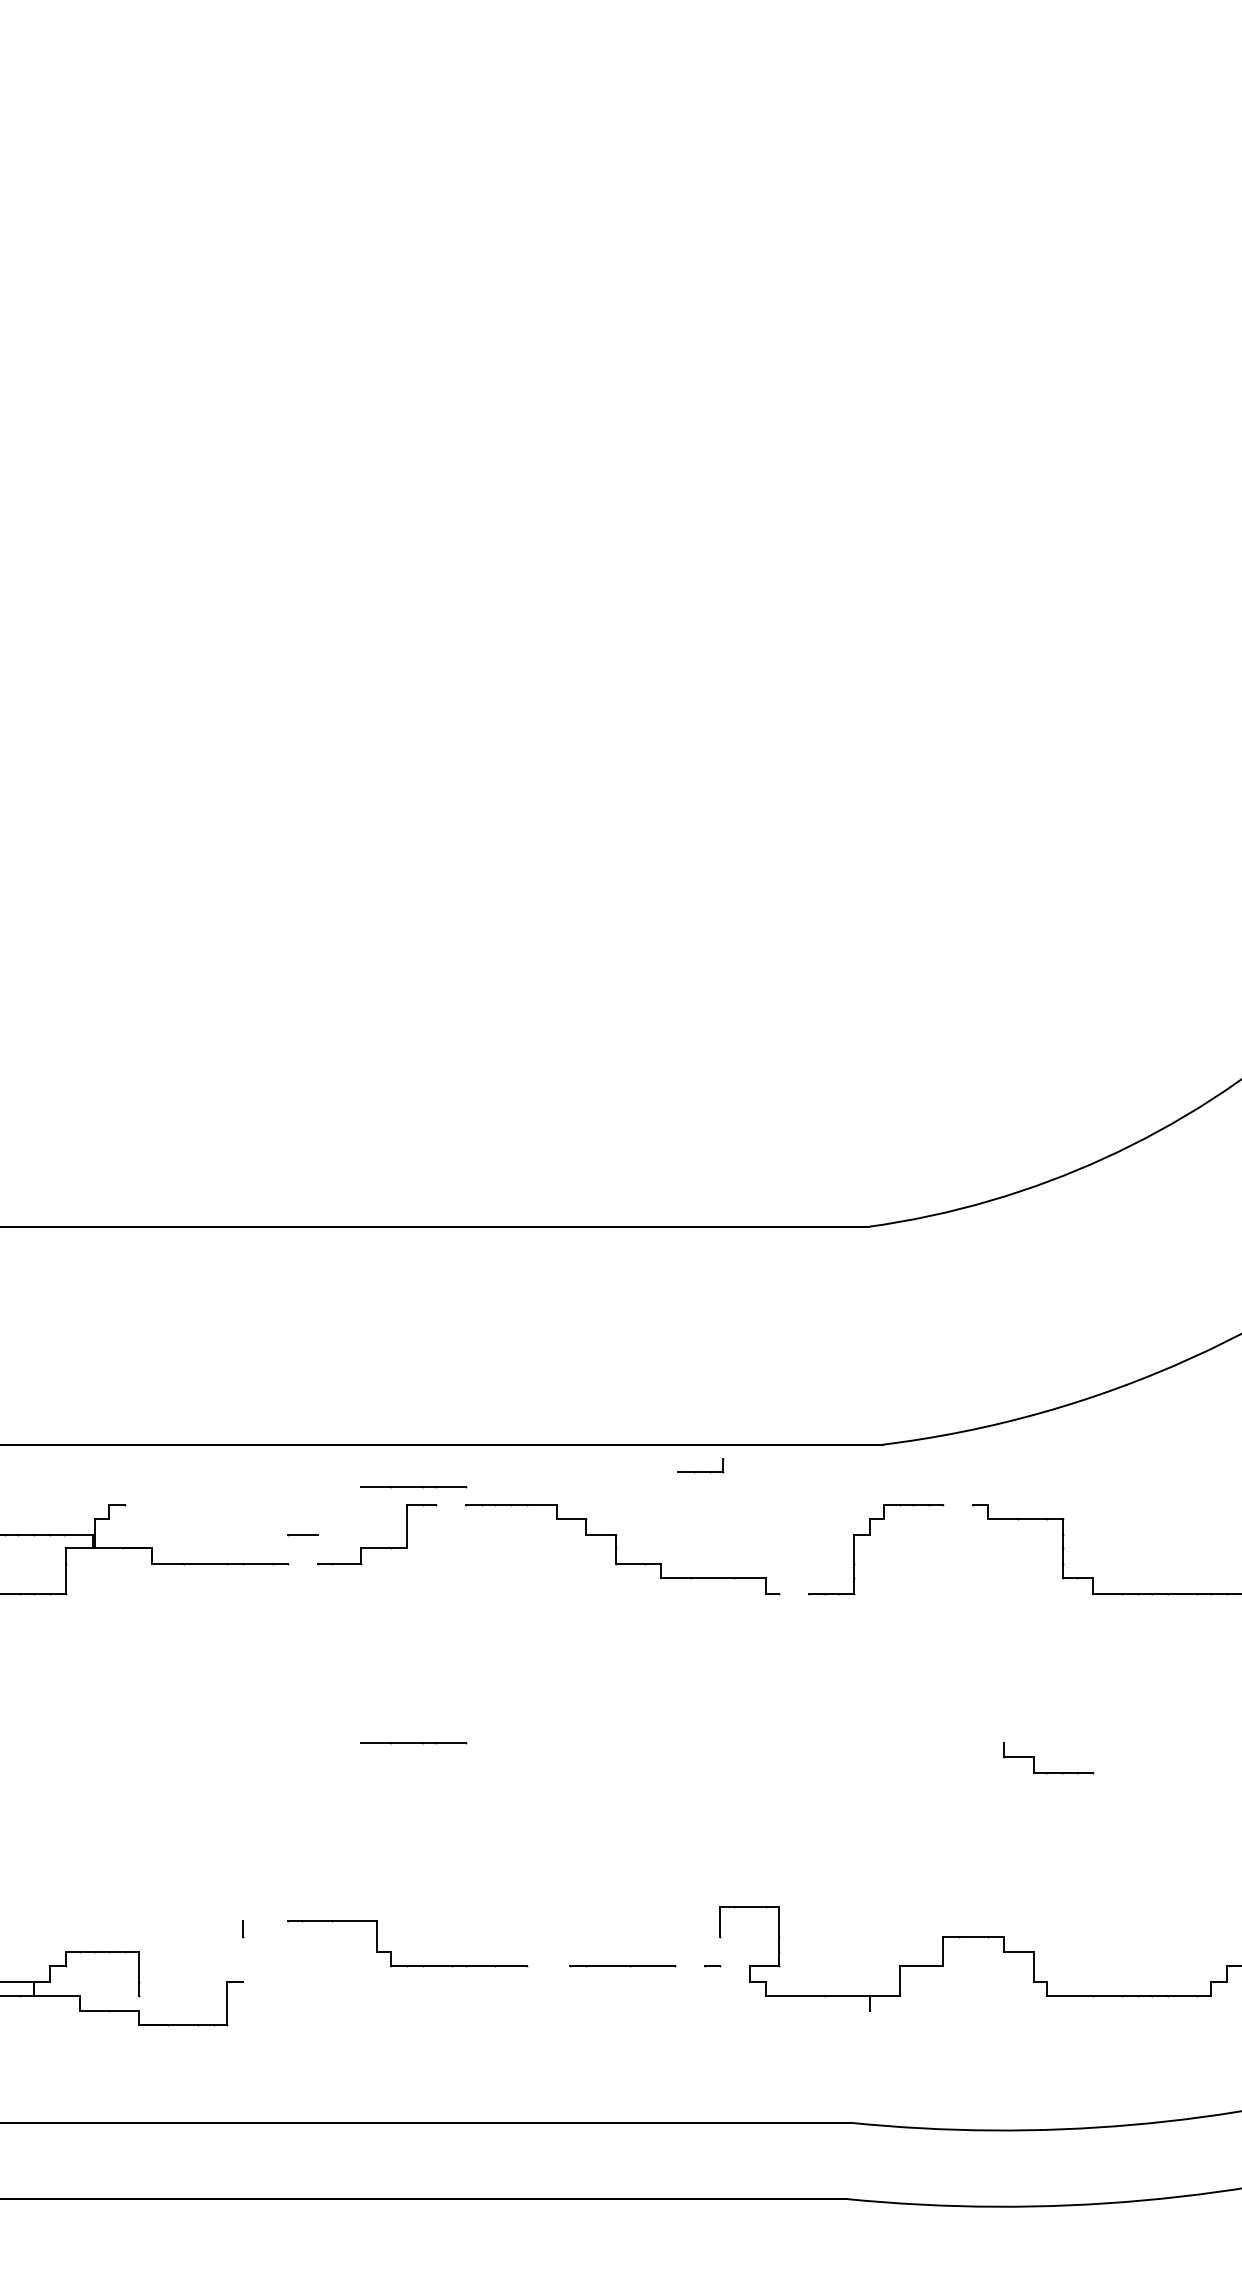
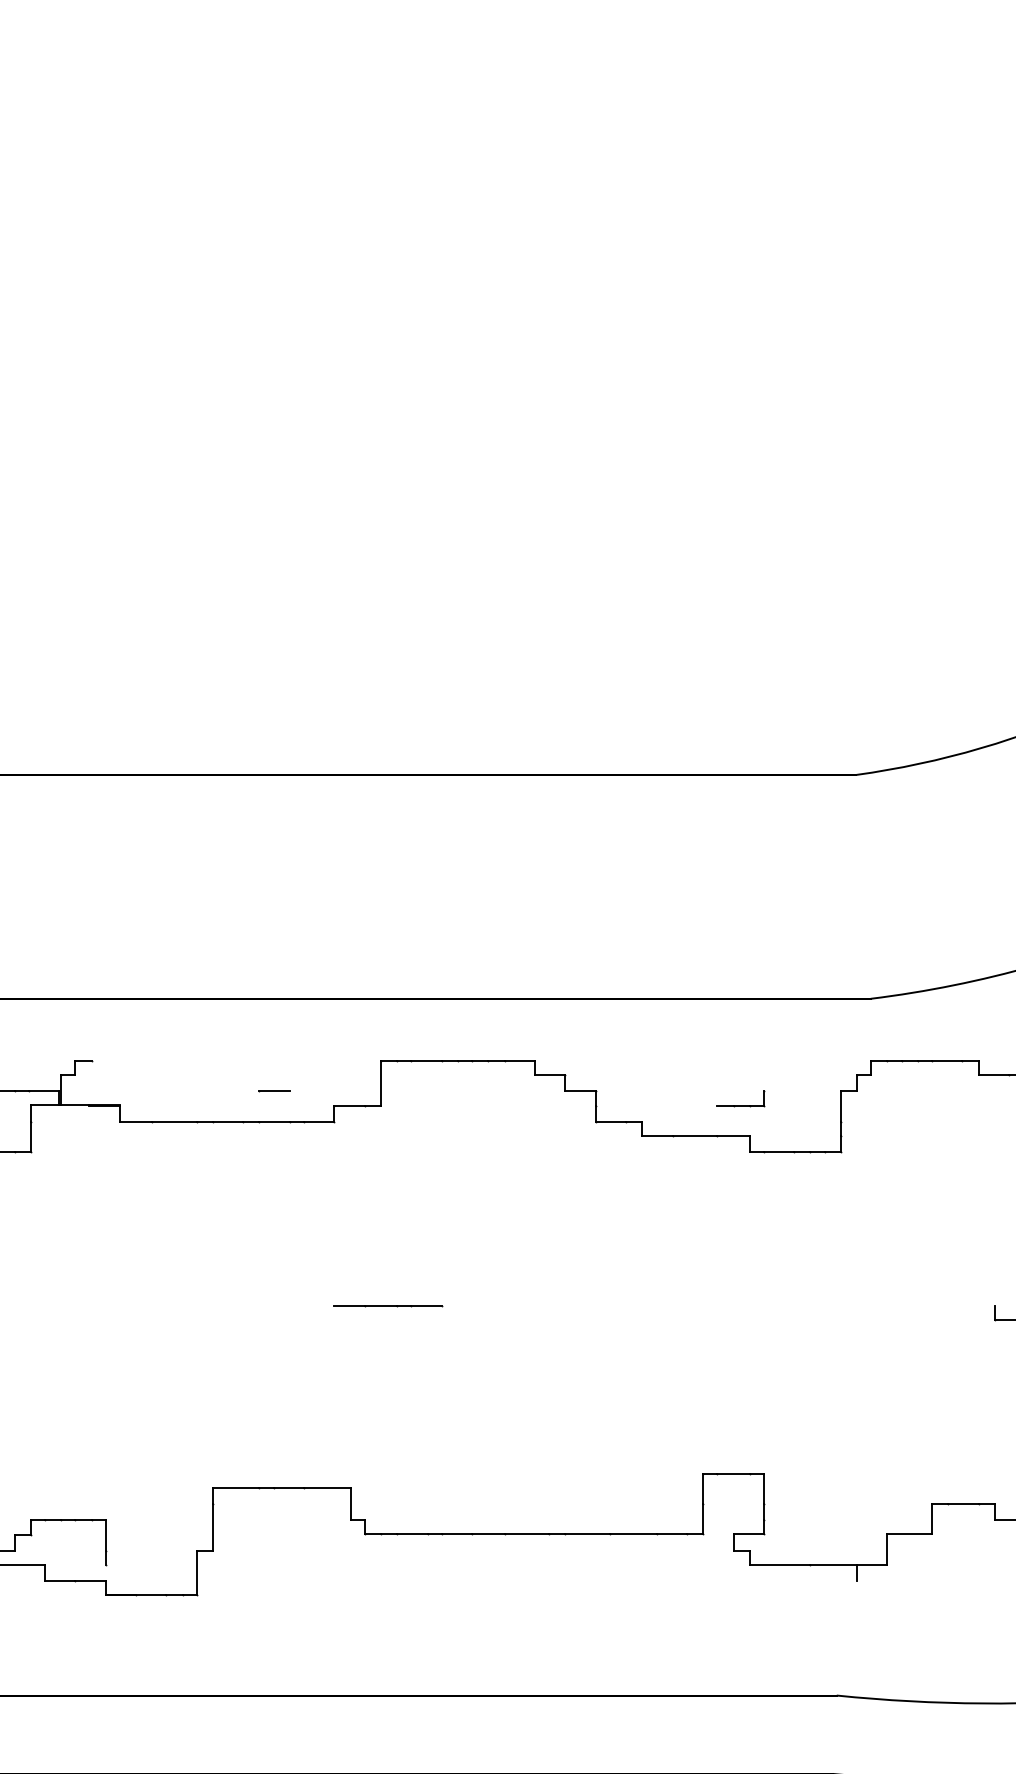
part: (700, 1465) -> (740, 1098), moved
line: (413, 1487) -> (388, 1042), removed
line: (450, 1505) -> (426, 1061), added
line: (957, 1505) -> (946, 1061), added
line: (303, 1564) -> (275, 1121), added
line: (793, 1593) -> (778, 1151), added
line: (265, 1920) -> (235, 1487), added
line: (720, 1950) -> (703, 1518), added
line: (243, 1958) -> (213, 1526), added
line: (548, 1965) -> (526, 1533), added
line: (689, 1965) -> (671, 1533), added

